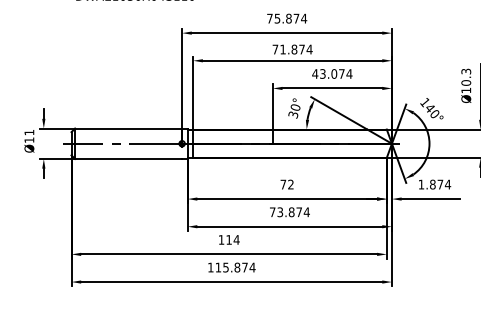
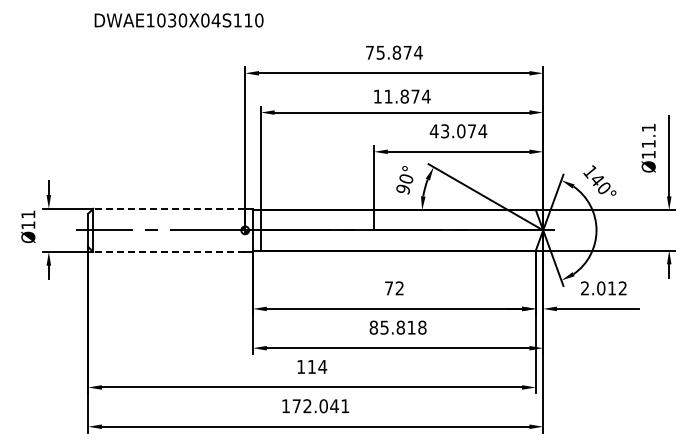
text: (275, 49) -> (377, 96), 71.874 -> 11.874
text: (466, 76) -> (648, 135), Ø10.3 -> Ø11.1
text: (293, 114) -> (403, 189), 30° -> 90°
line: (128, 128) -> (169, 208), solid -> dashed
line: (128, 158) -> (169, 251), solid -> dashed
text: (435, 184) -> (604, 288), 1.874 -> 2.012
text: (289, 212) -> (397, 327), 73.874 -> 85.818
text: (235, 267) -> (320, 406), 115.874 -> 172.041

